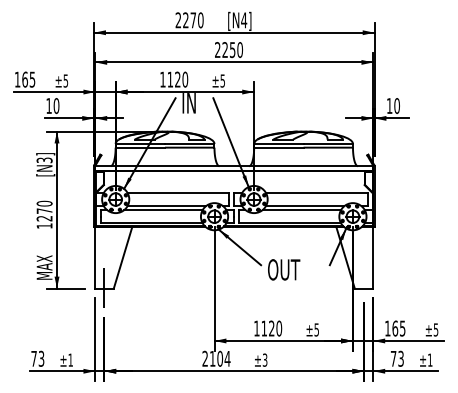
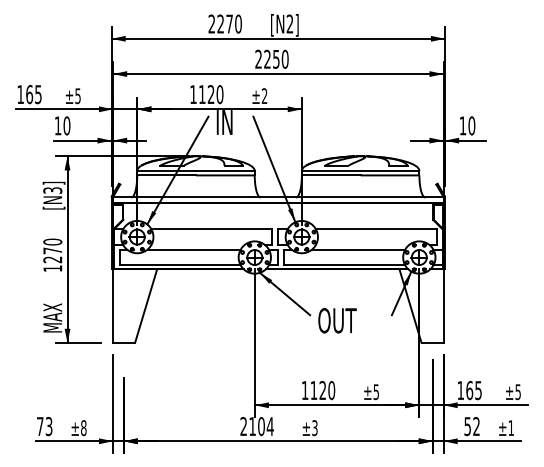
text: (243, 19) -> (289, 23), [N4] -> [N2]
text: (222, 81) -> (264, 96), ±5 -> ±2
line: (166, 206) -> (197, 245), removed
line: (305, 206) -> (362, 245), removed
line: (104, 288) -> (123, 342), removed
text: (396, 358) -> (471, 426), 73 -> 52
text: (70, 360) -> (83, 428), ±1 -> ±8

